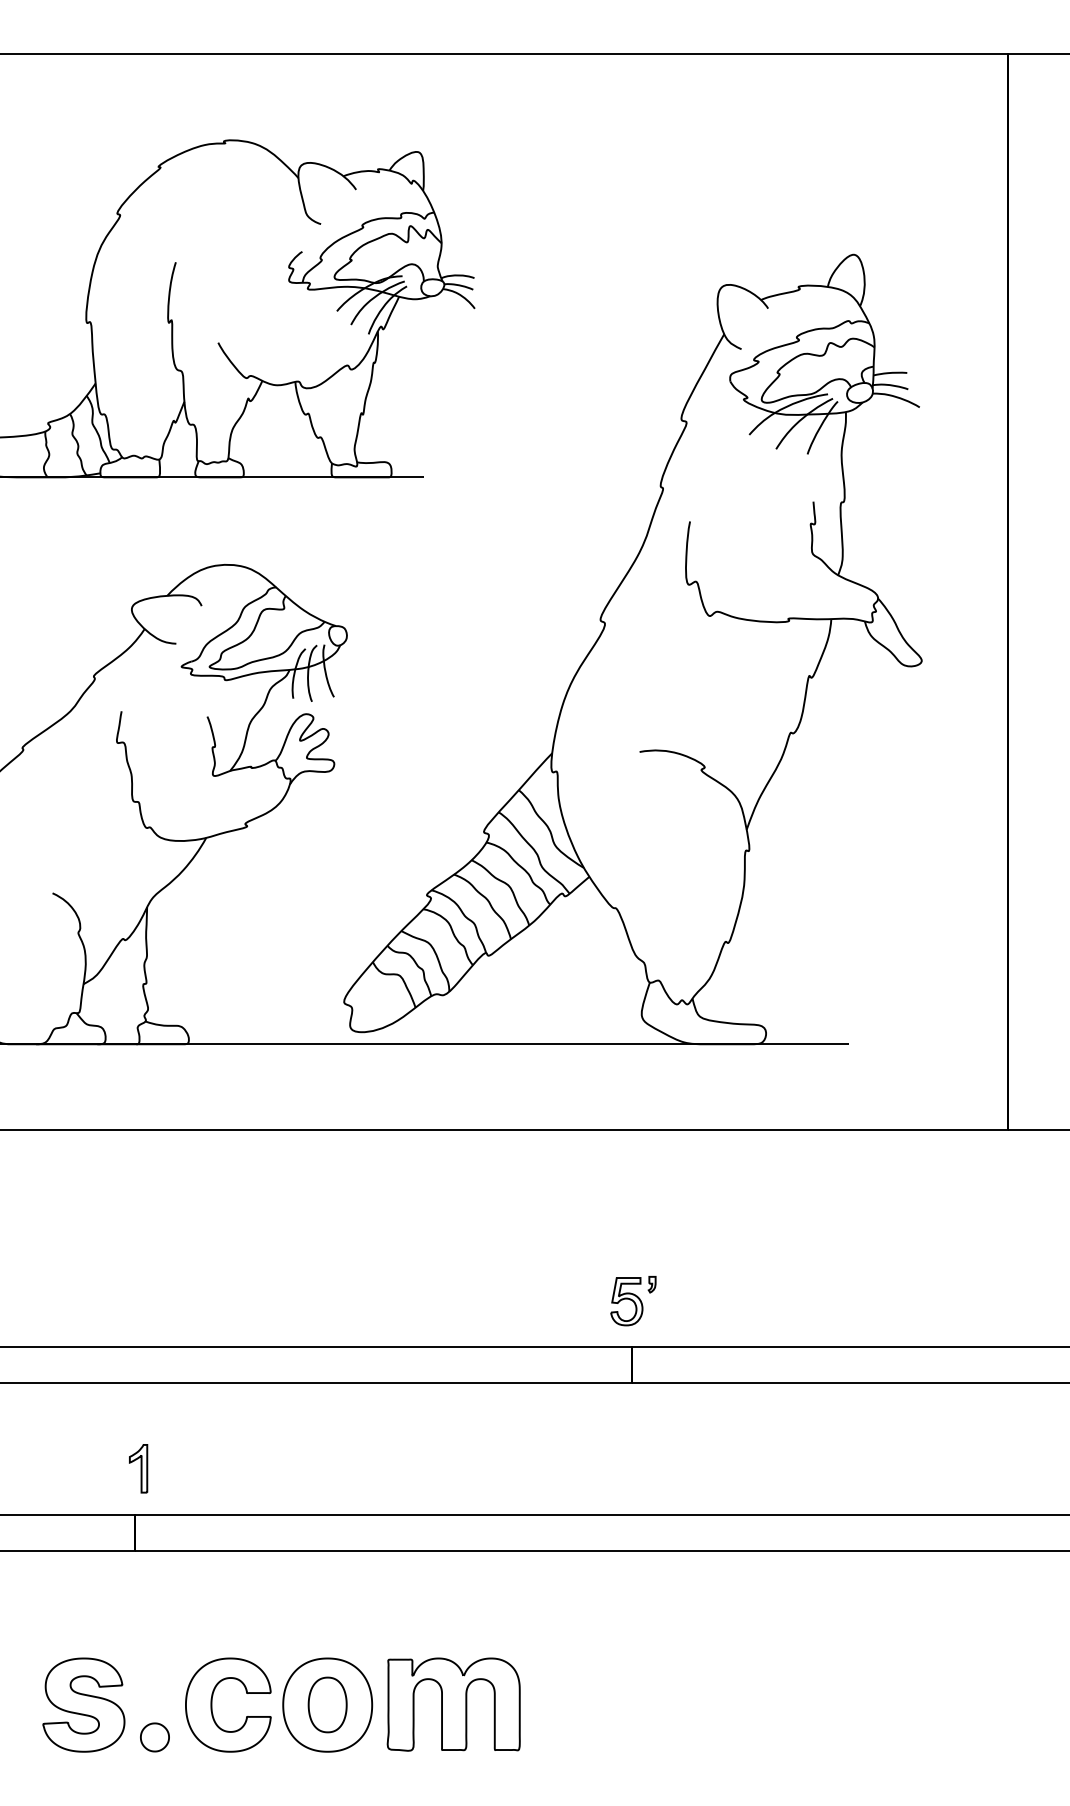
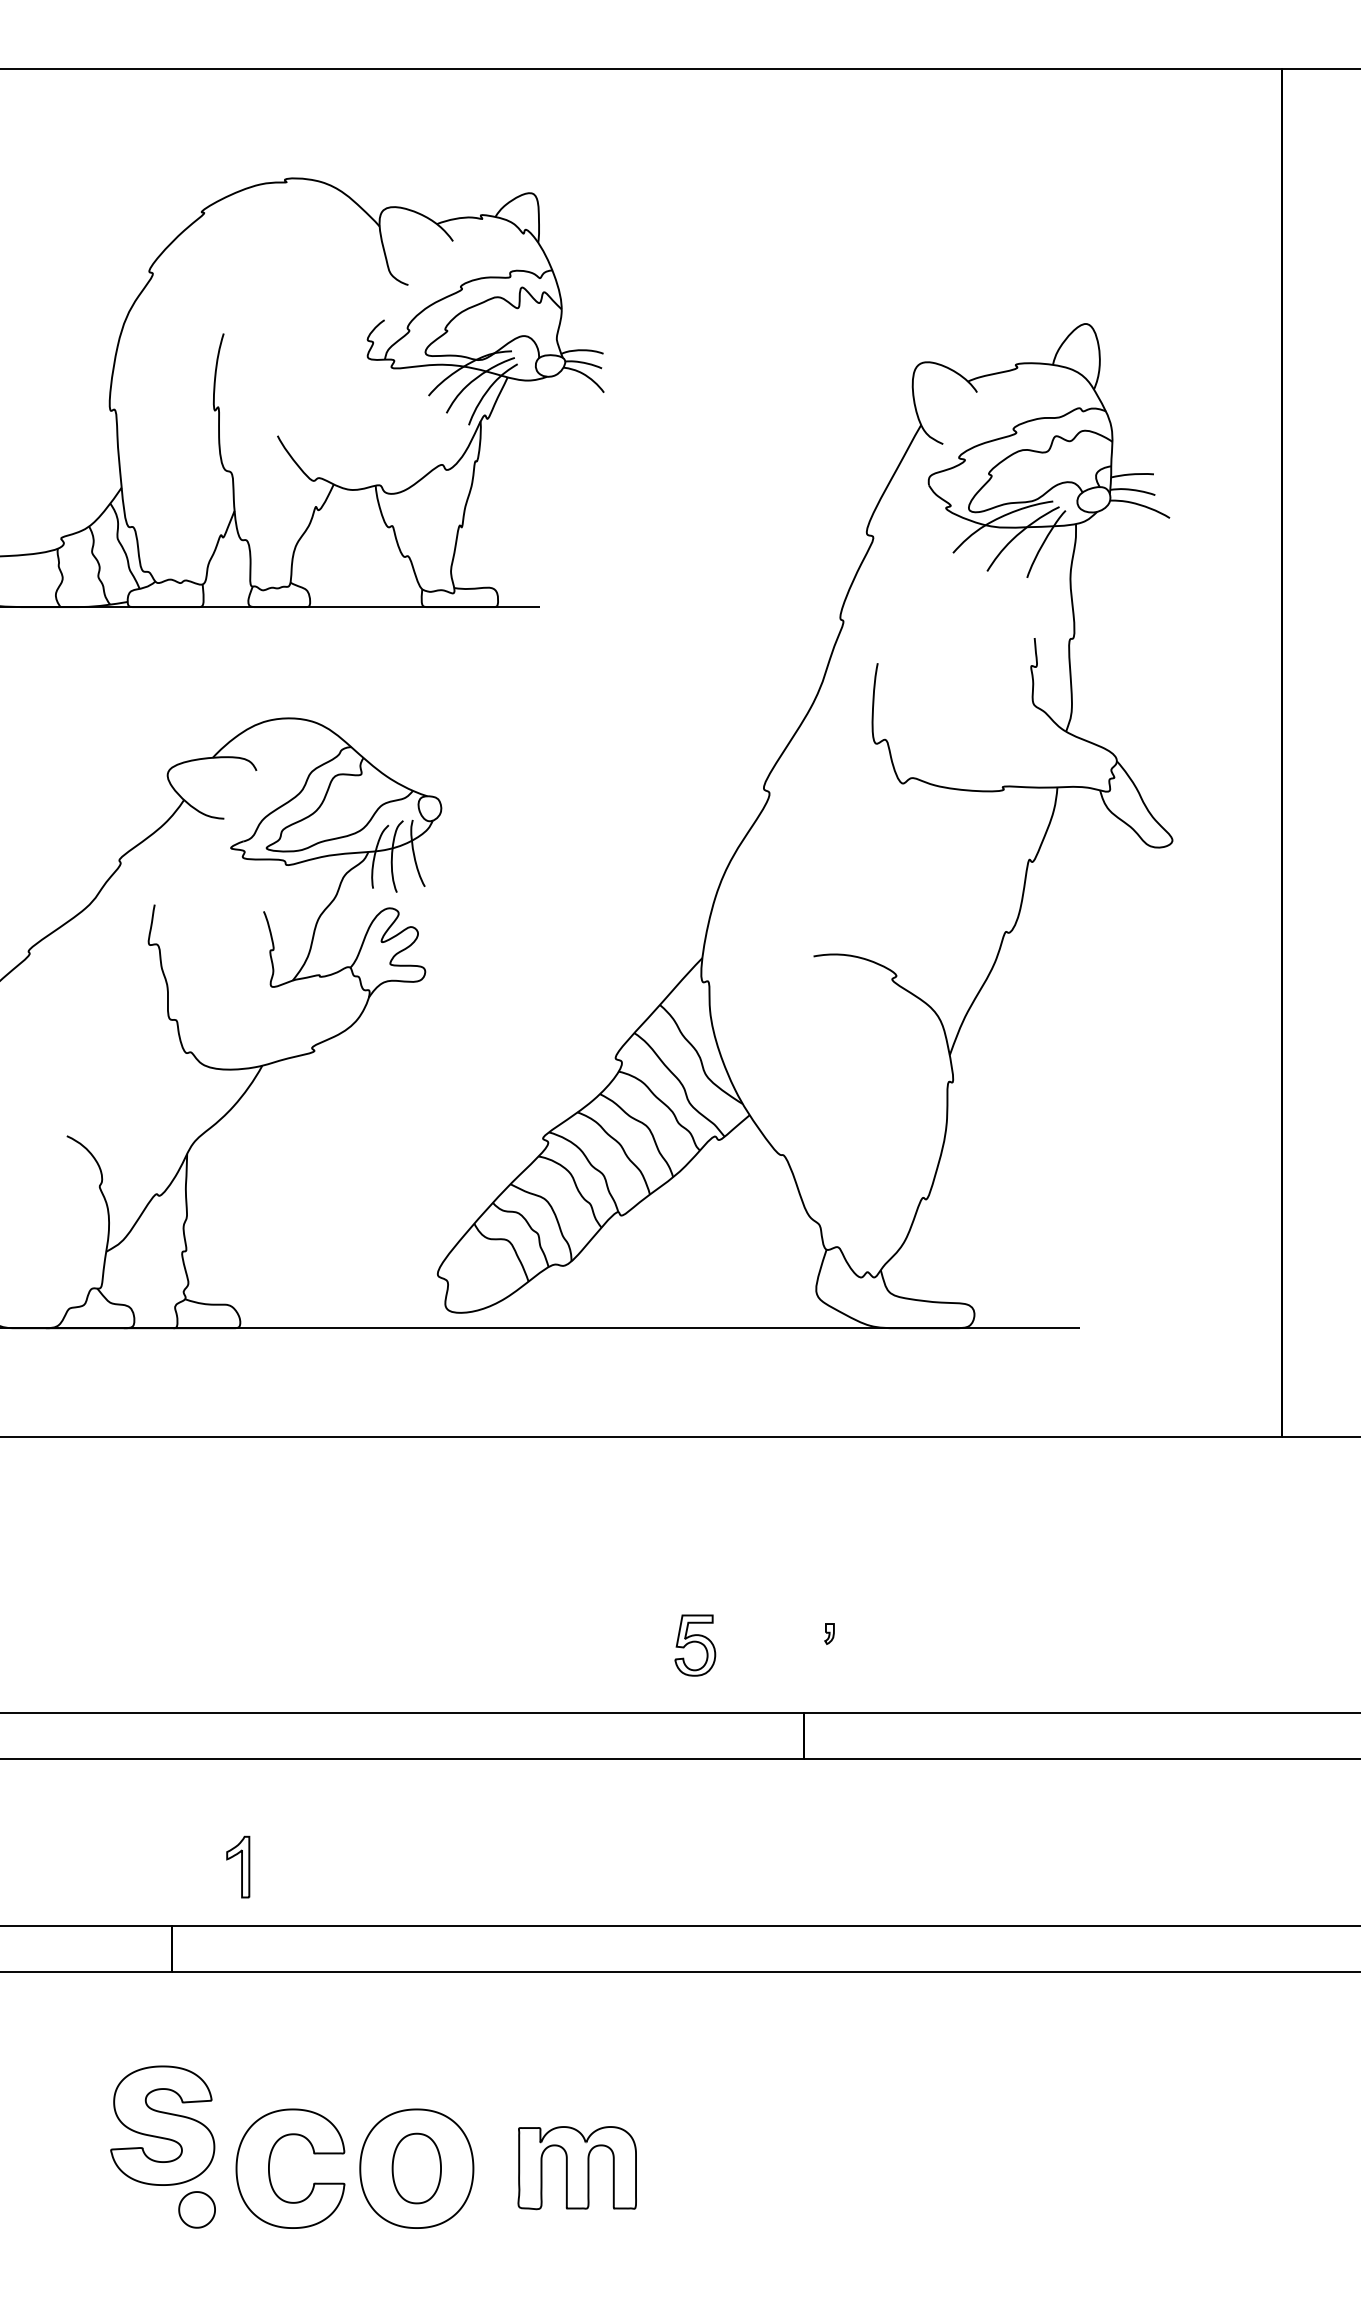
part: (626, 1301) -> (695, 1645), moved
part: (138, 1468) -> (238, 1866), moved
part: (83, 1704) -> (162, 2125), moved
part: (454, 1704) -> (577, 2167), size x0.7

